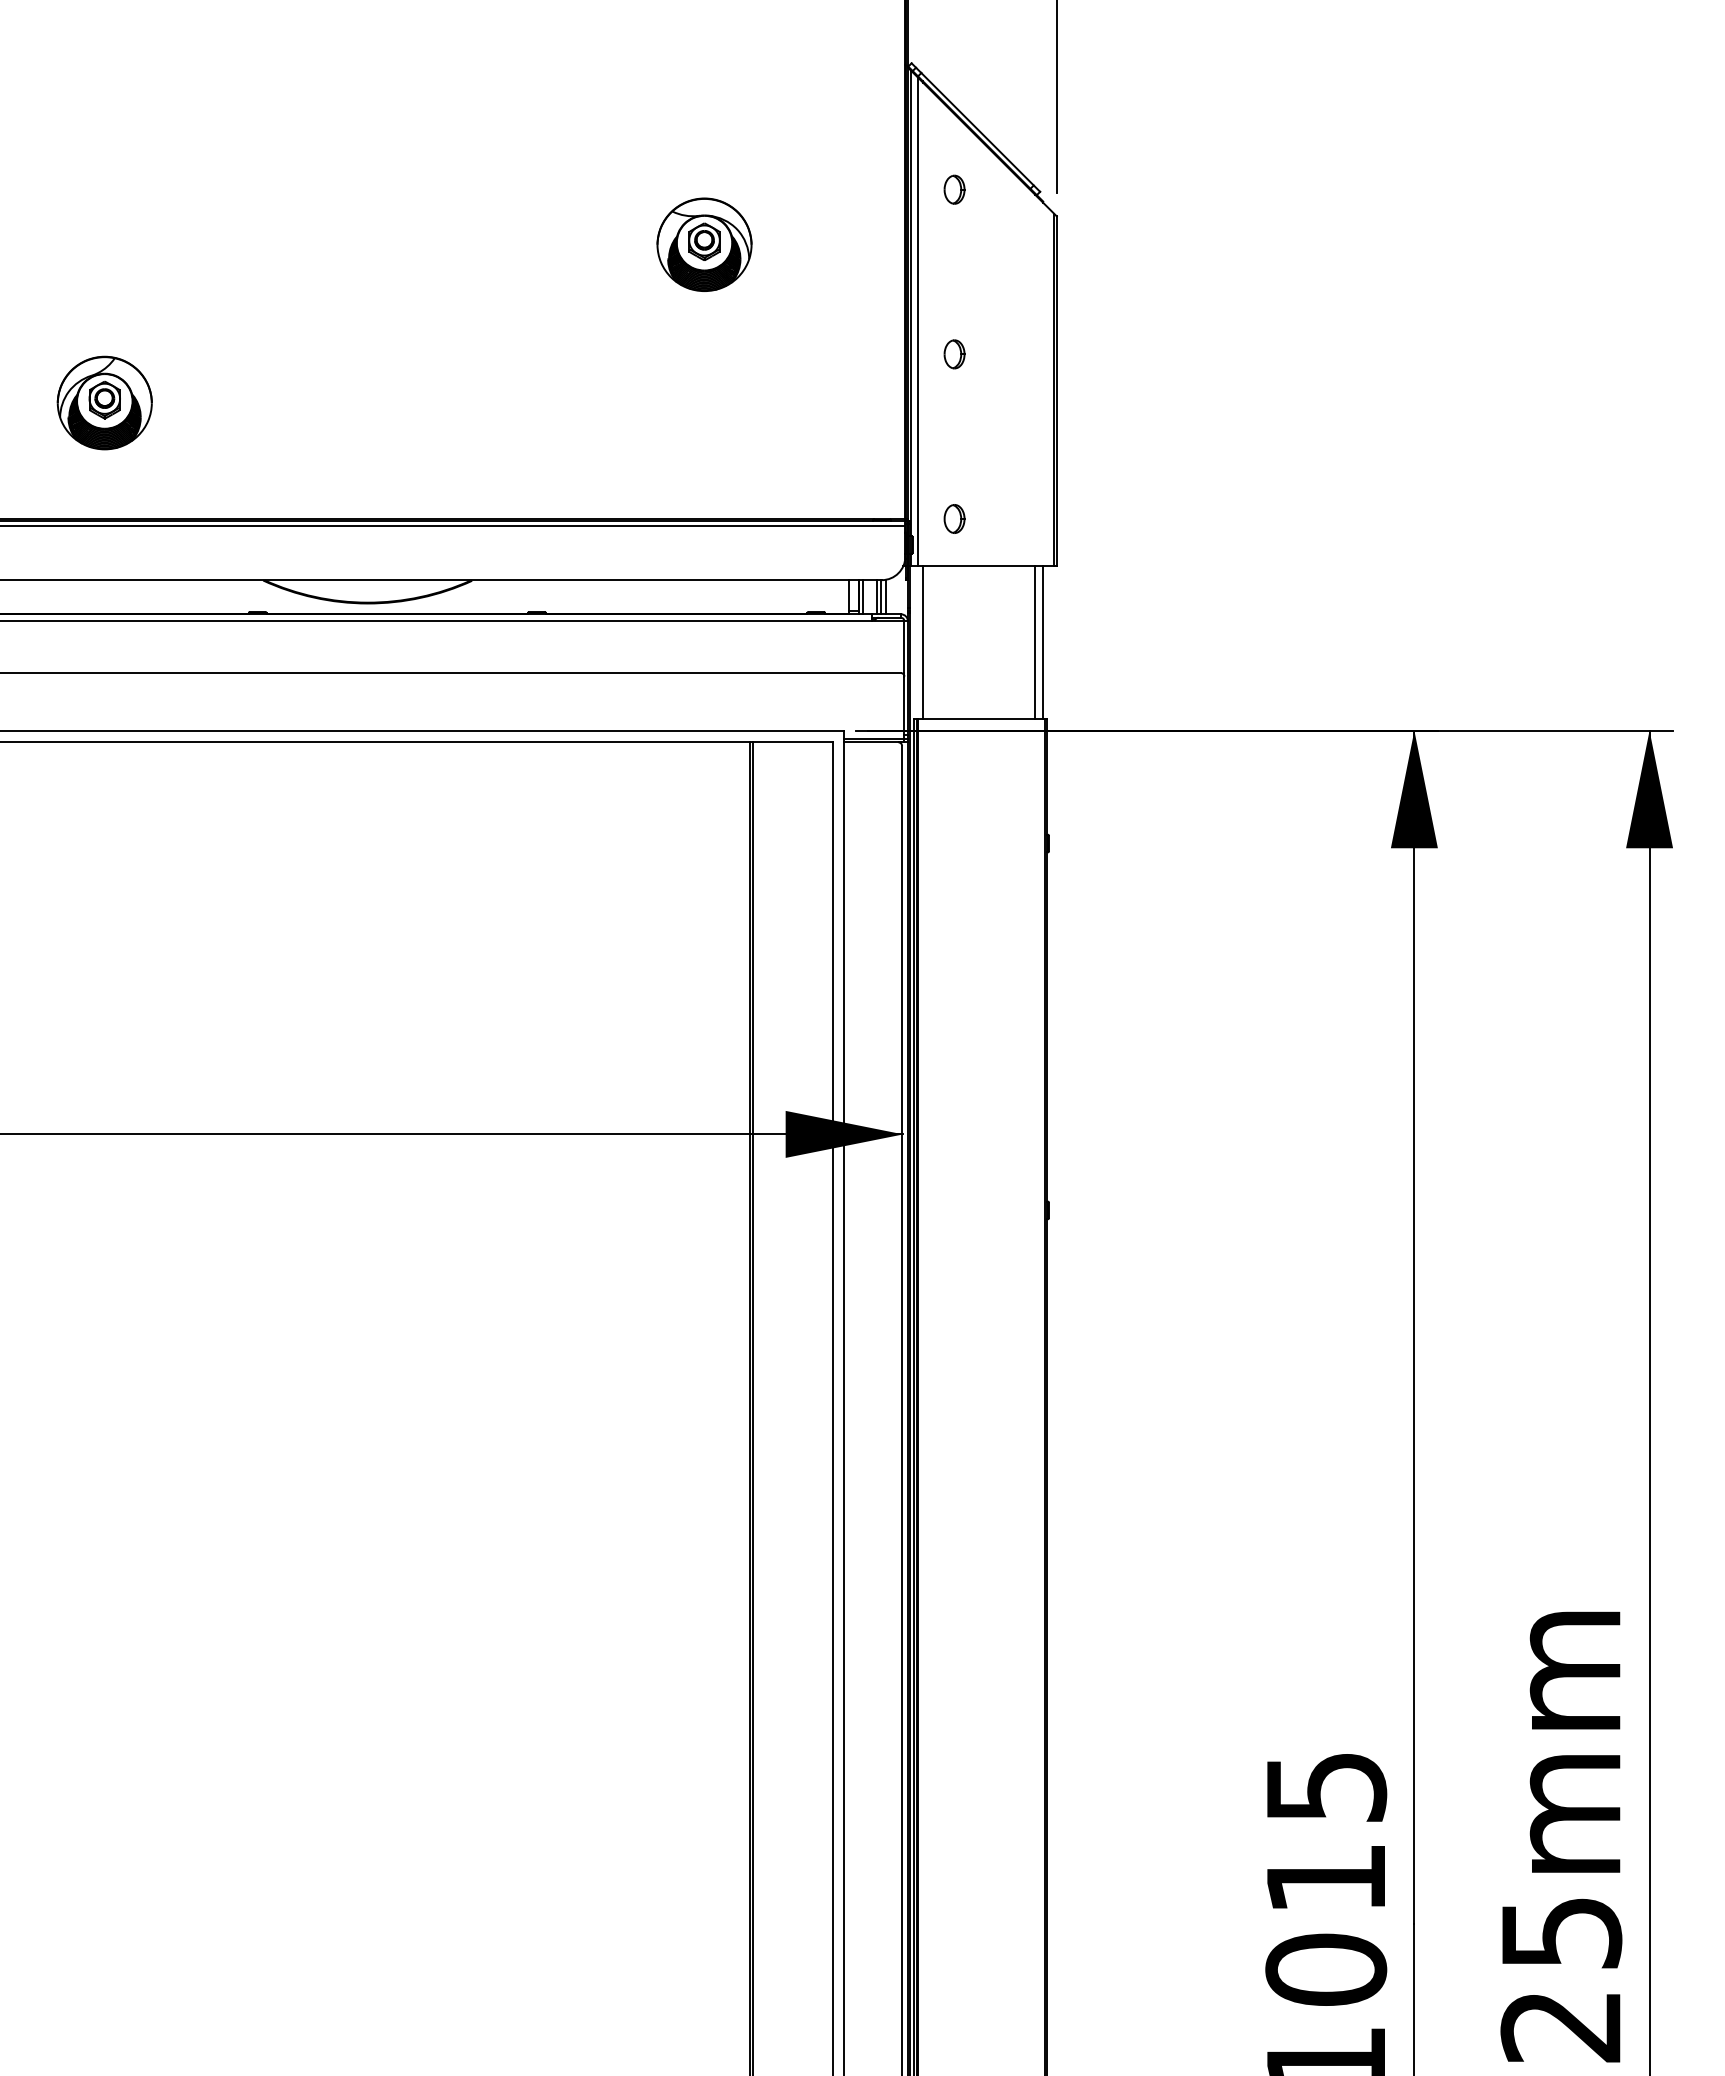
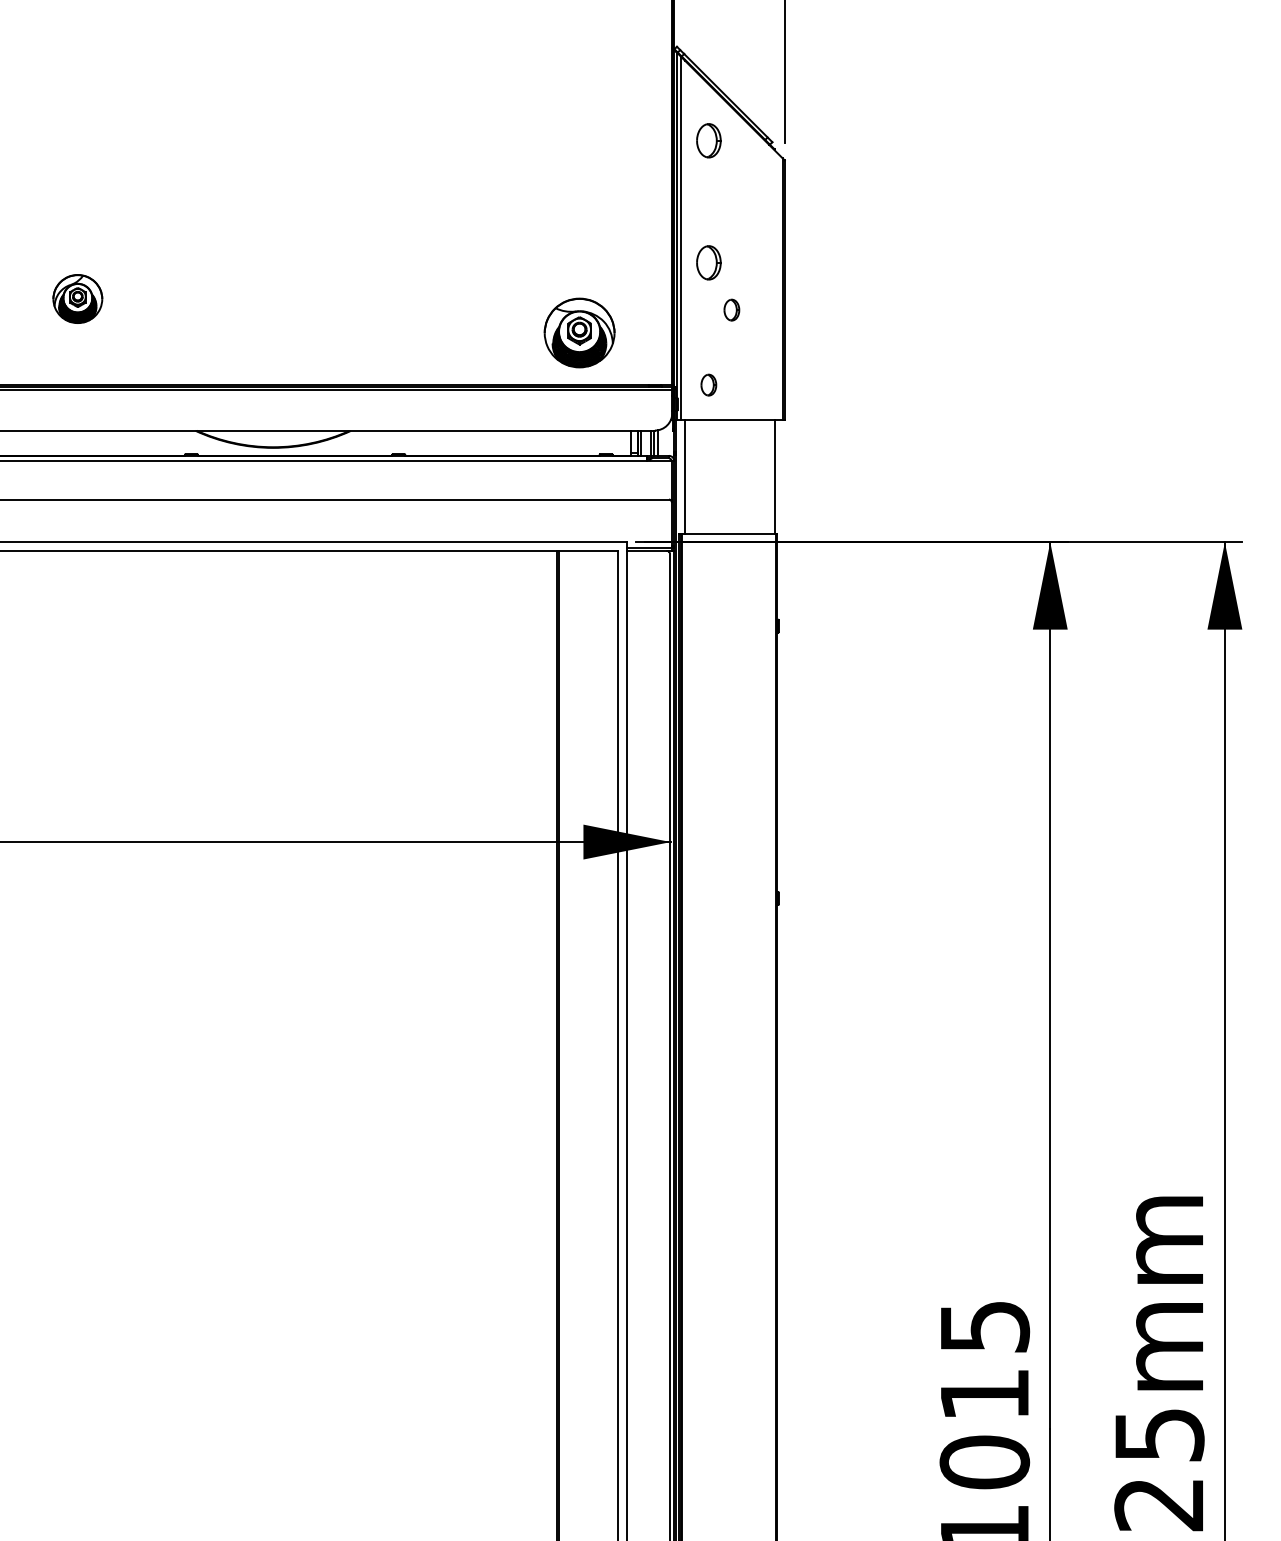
part: (954, 189) -> (708, 140), size x1.6
part: (704, 244) -> (579, 332), moved
part: (954, 354) -> (708, 263), size x1.6
part: (104, 402) -> (77, 298), size x0.7
part: (985, 417) -> (731, 309), added
line: (1035, 642) -> (768, 476), removed

